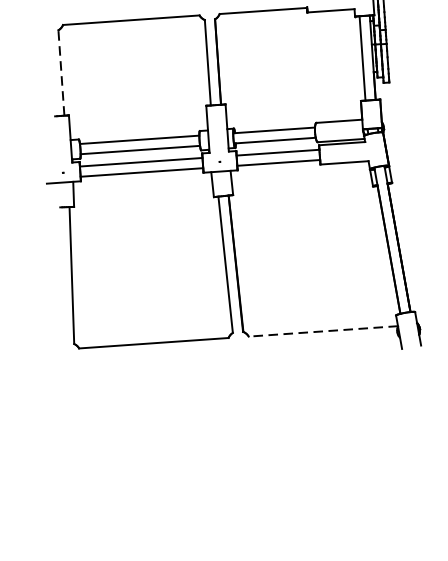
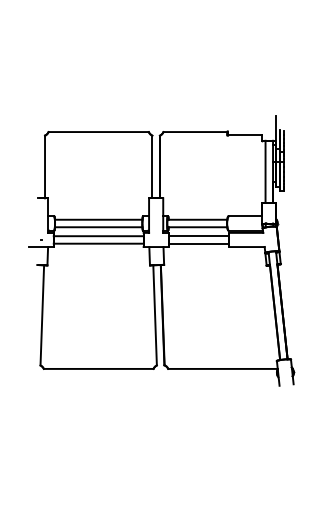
line: (62, 72) -> (45, 166), dashed -> solid
line: (323, 330) -> (223, 368), dashed -> solid

